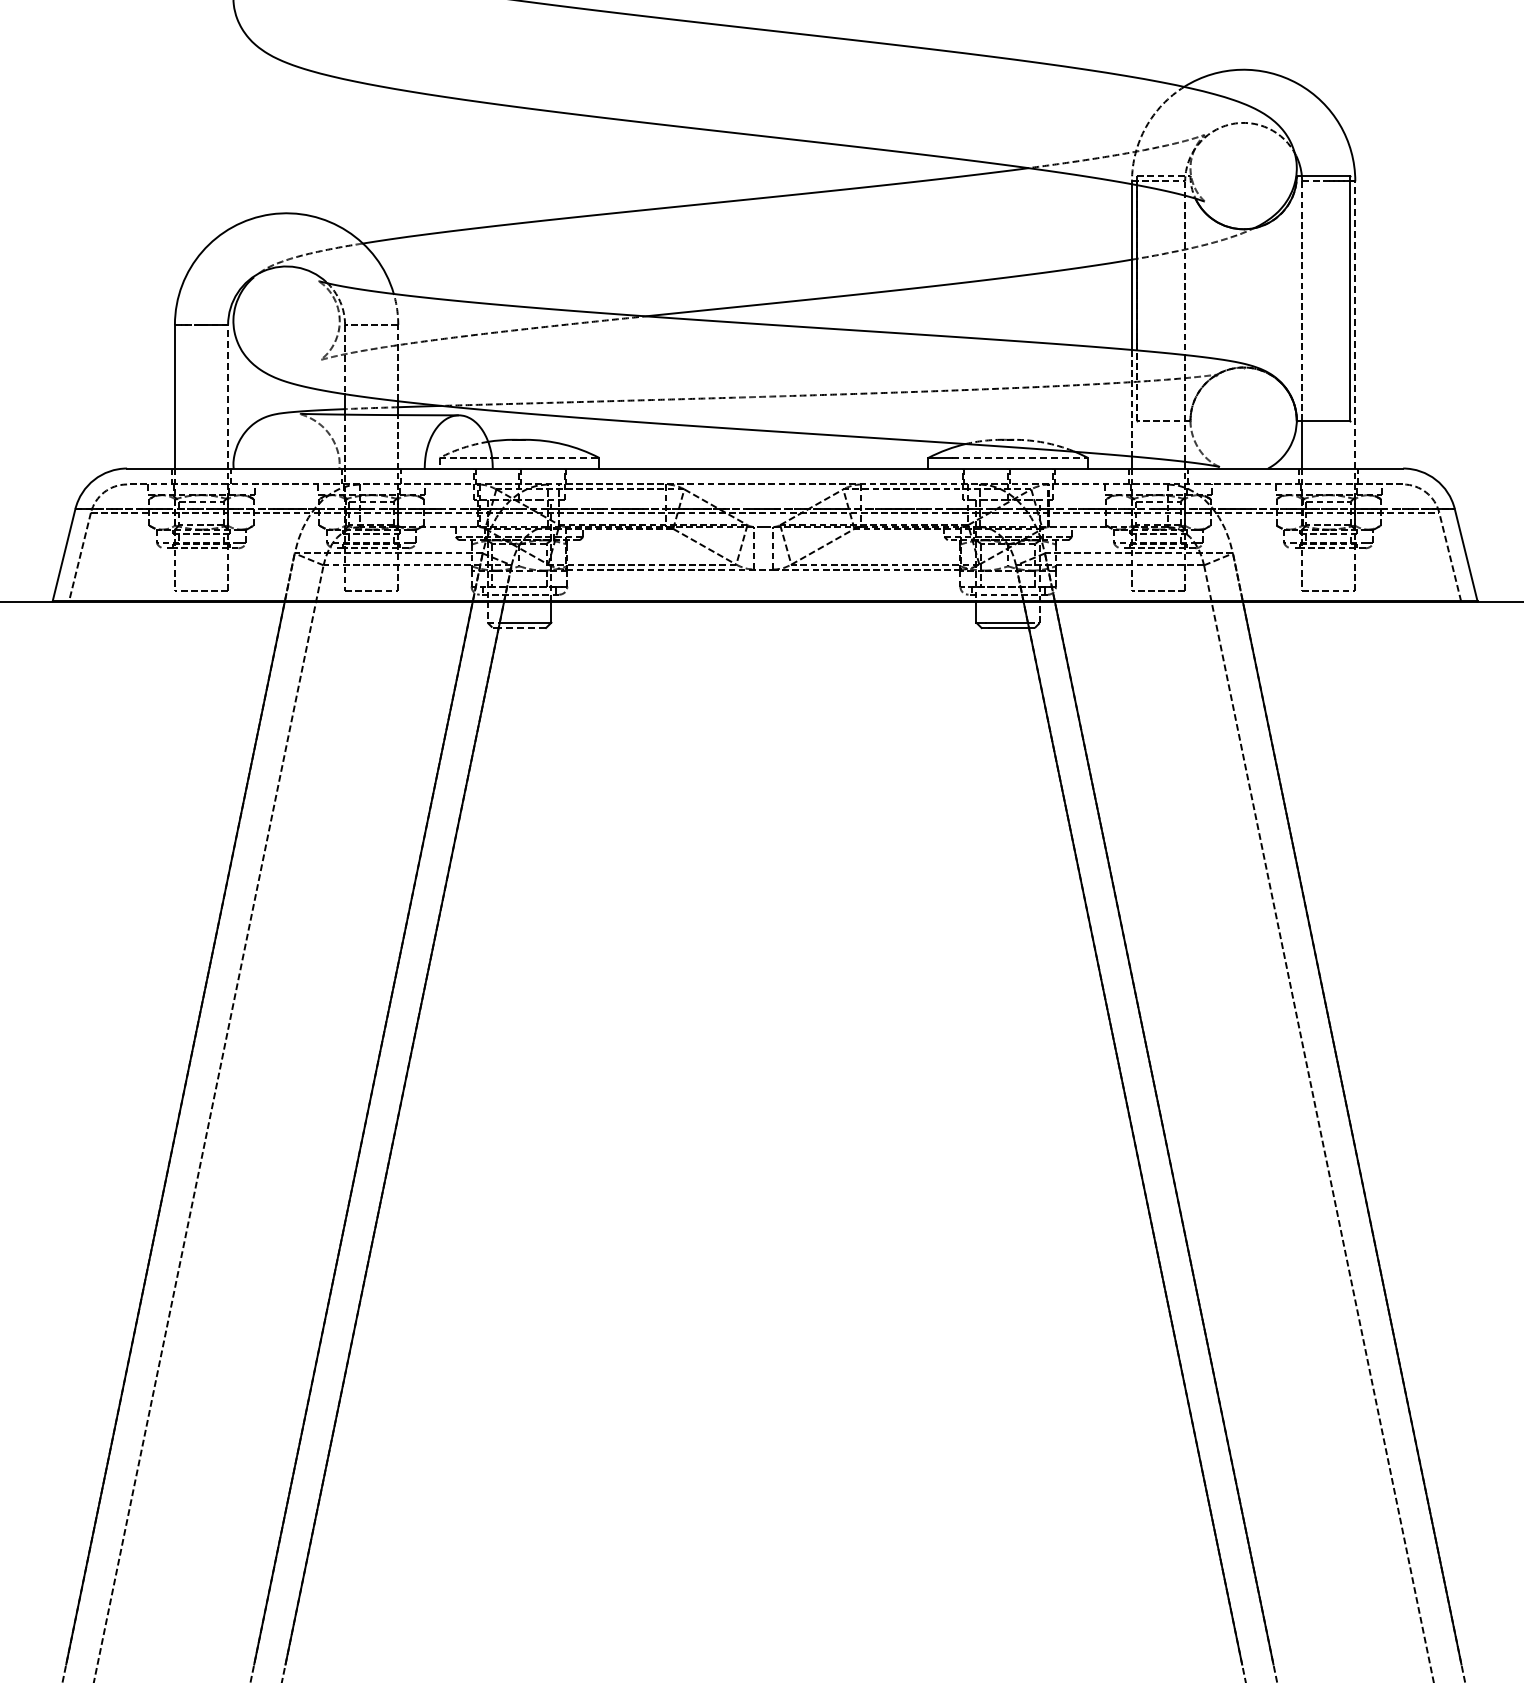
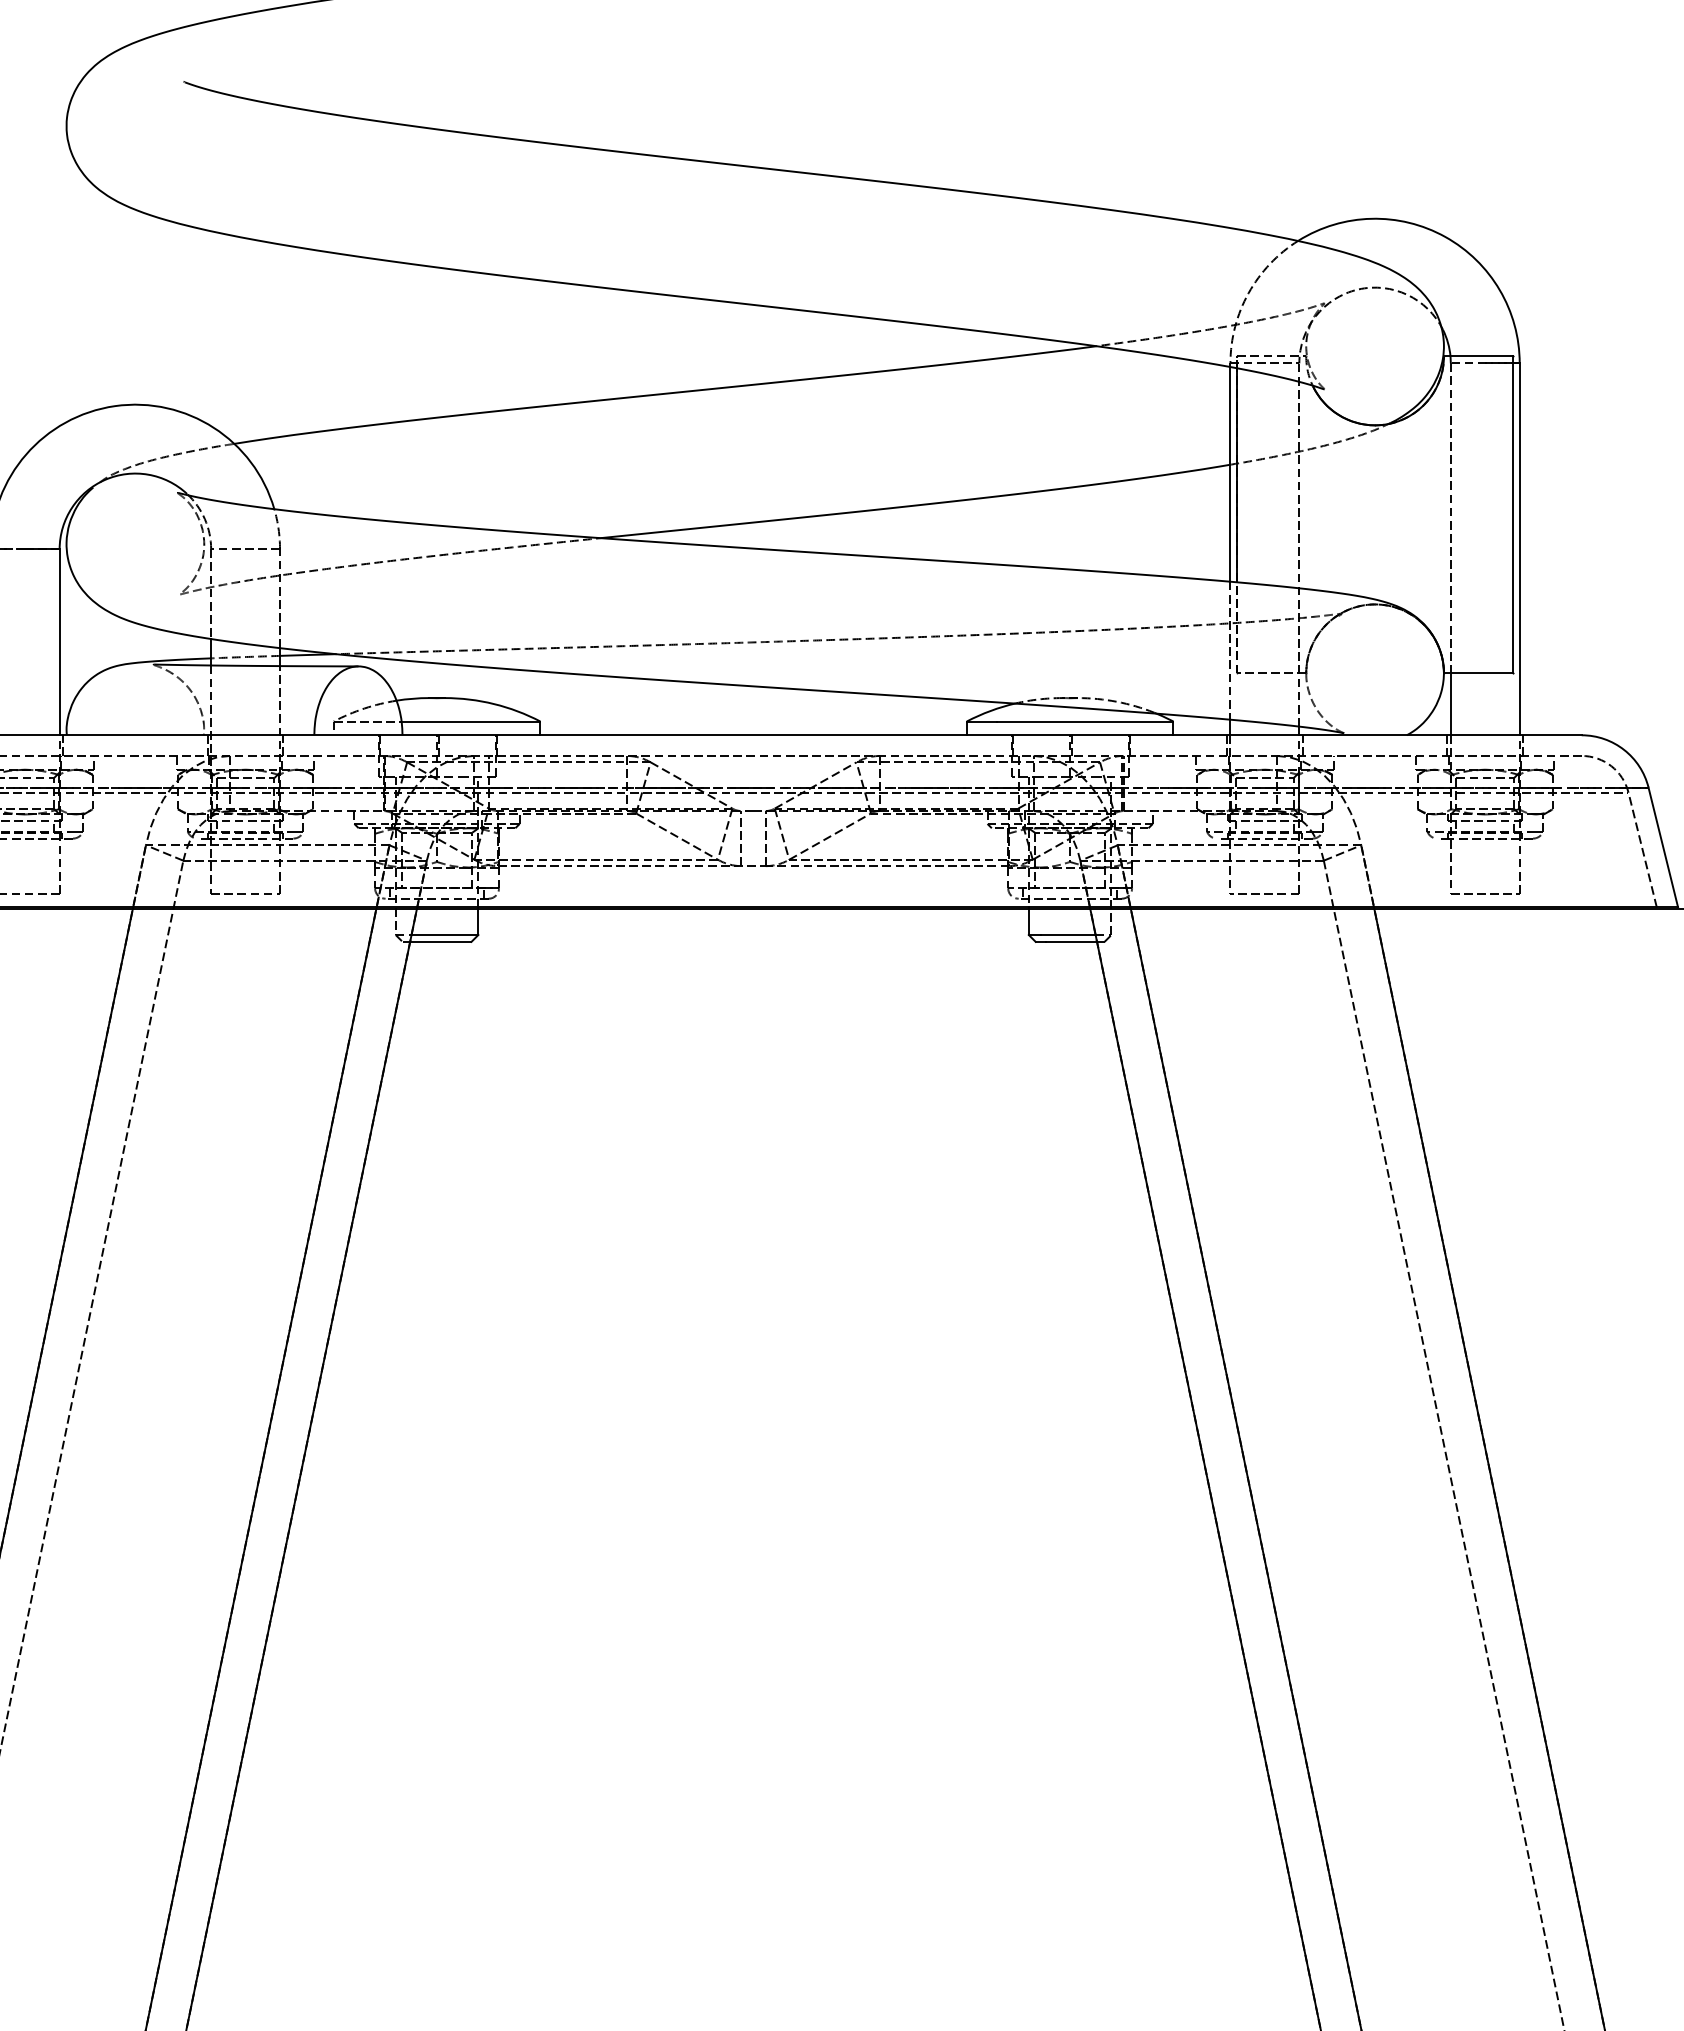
line: (1355, 324) -> (1519, 548), dashed -> solid
line: (228, 396) -> (60, 641), dashed -> solid
line: (545, 457) -> (470, 721), dashed -> solid
line: (1020, 457) -> (1086, 721), dashed -> solid
line: (522, 628) -> (440, 942), dashed -> solid

